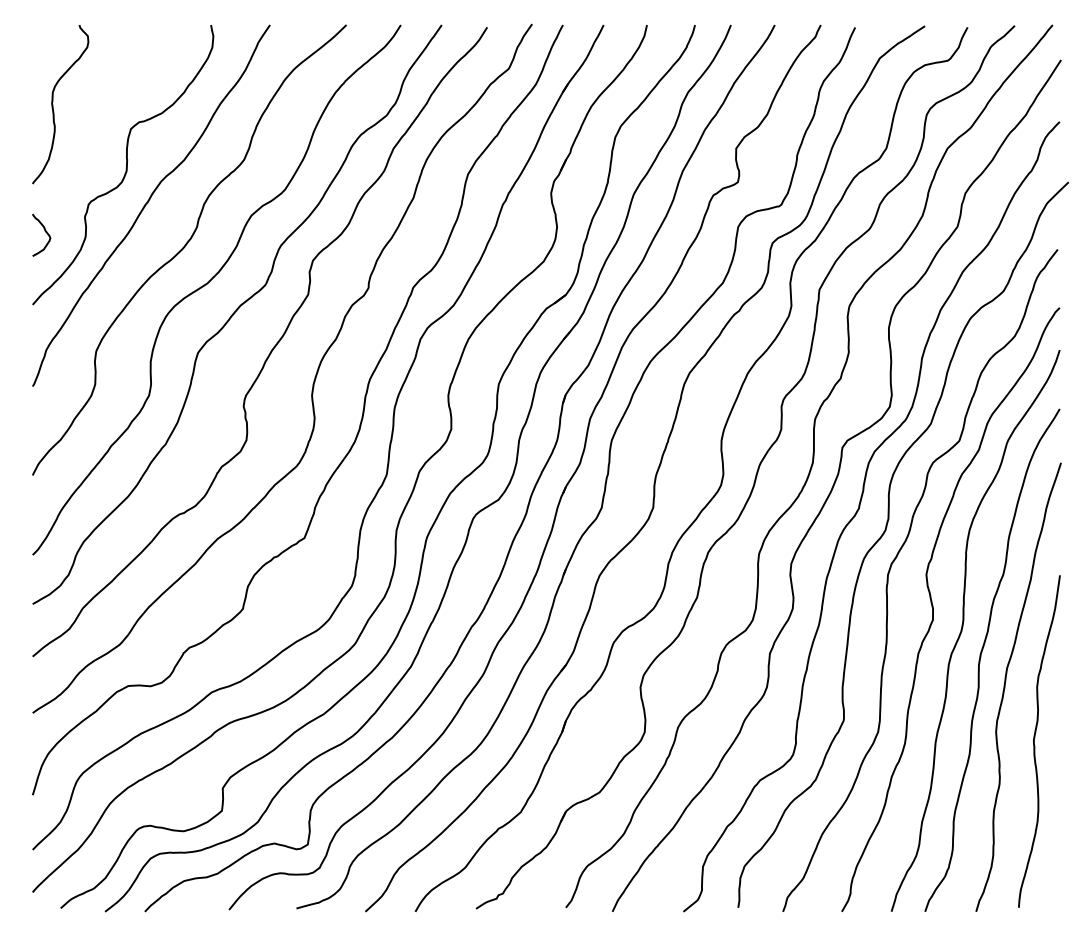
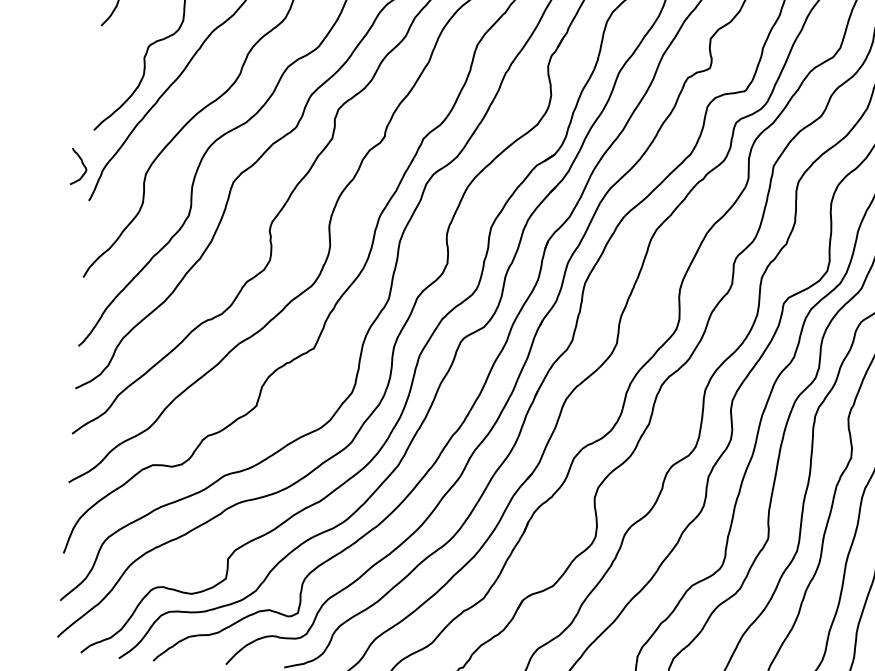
curve: (44, 231) -> (81, 163), moved

